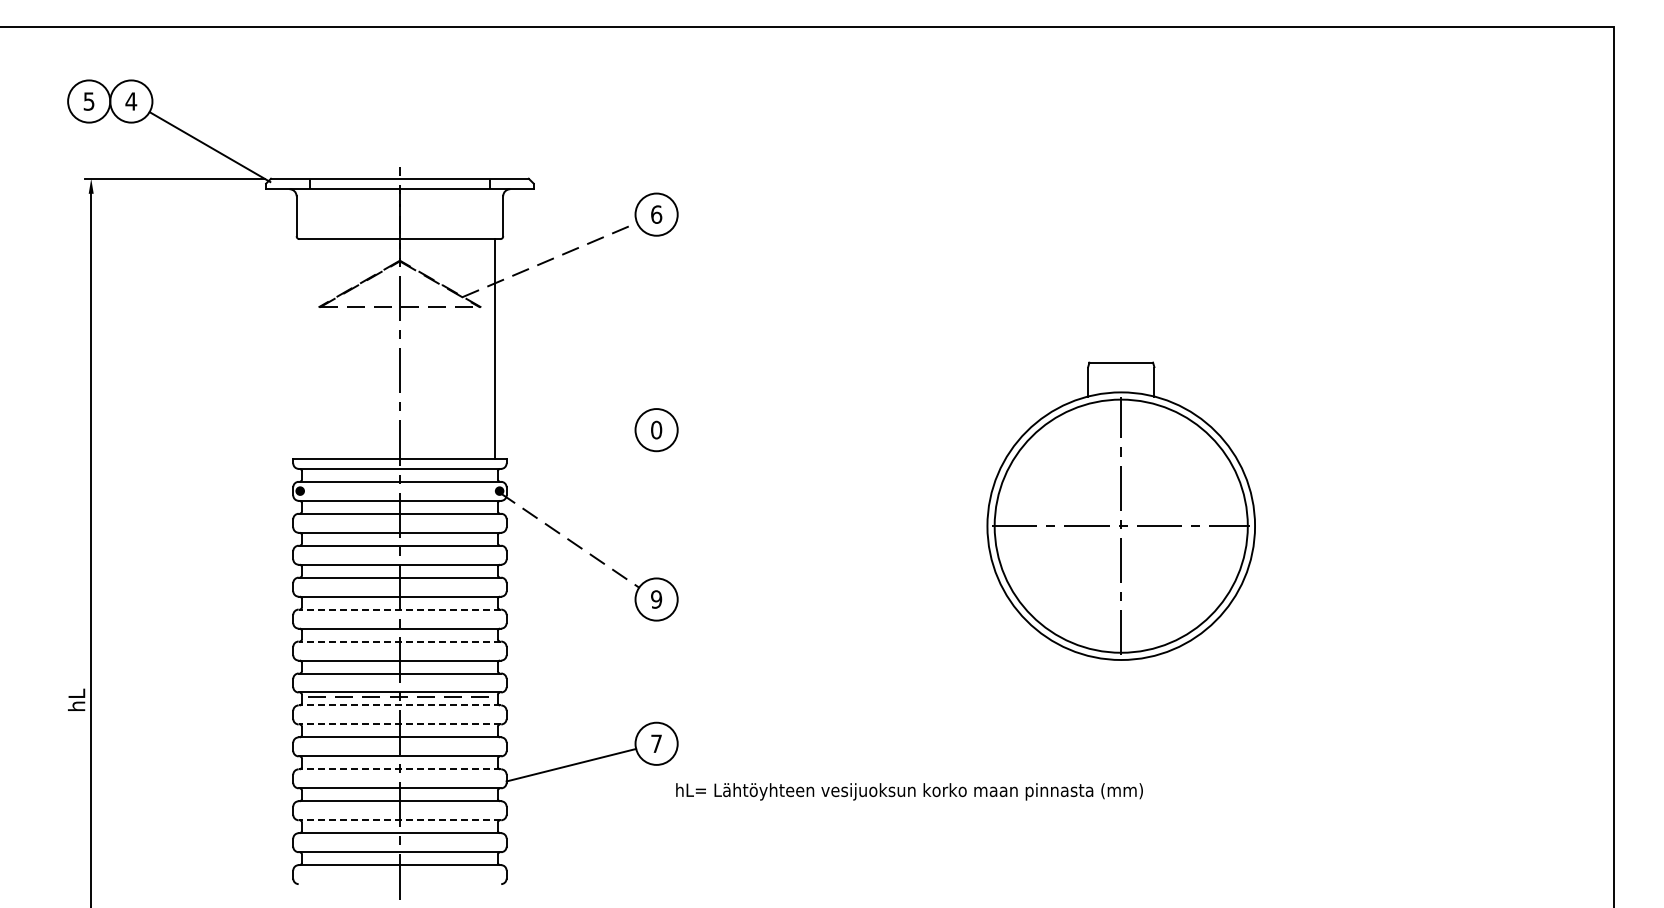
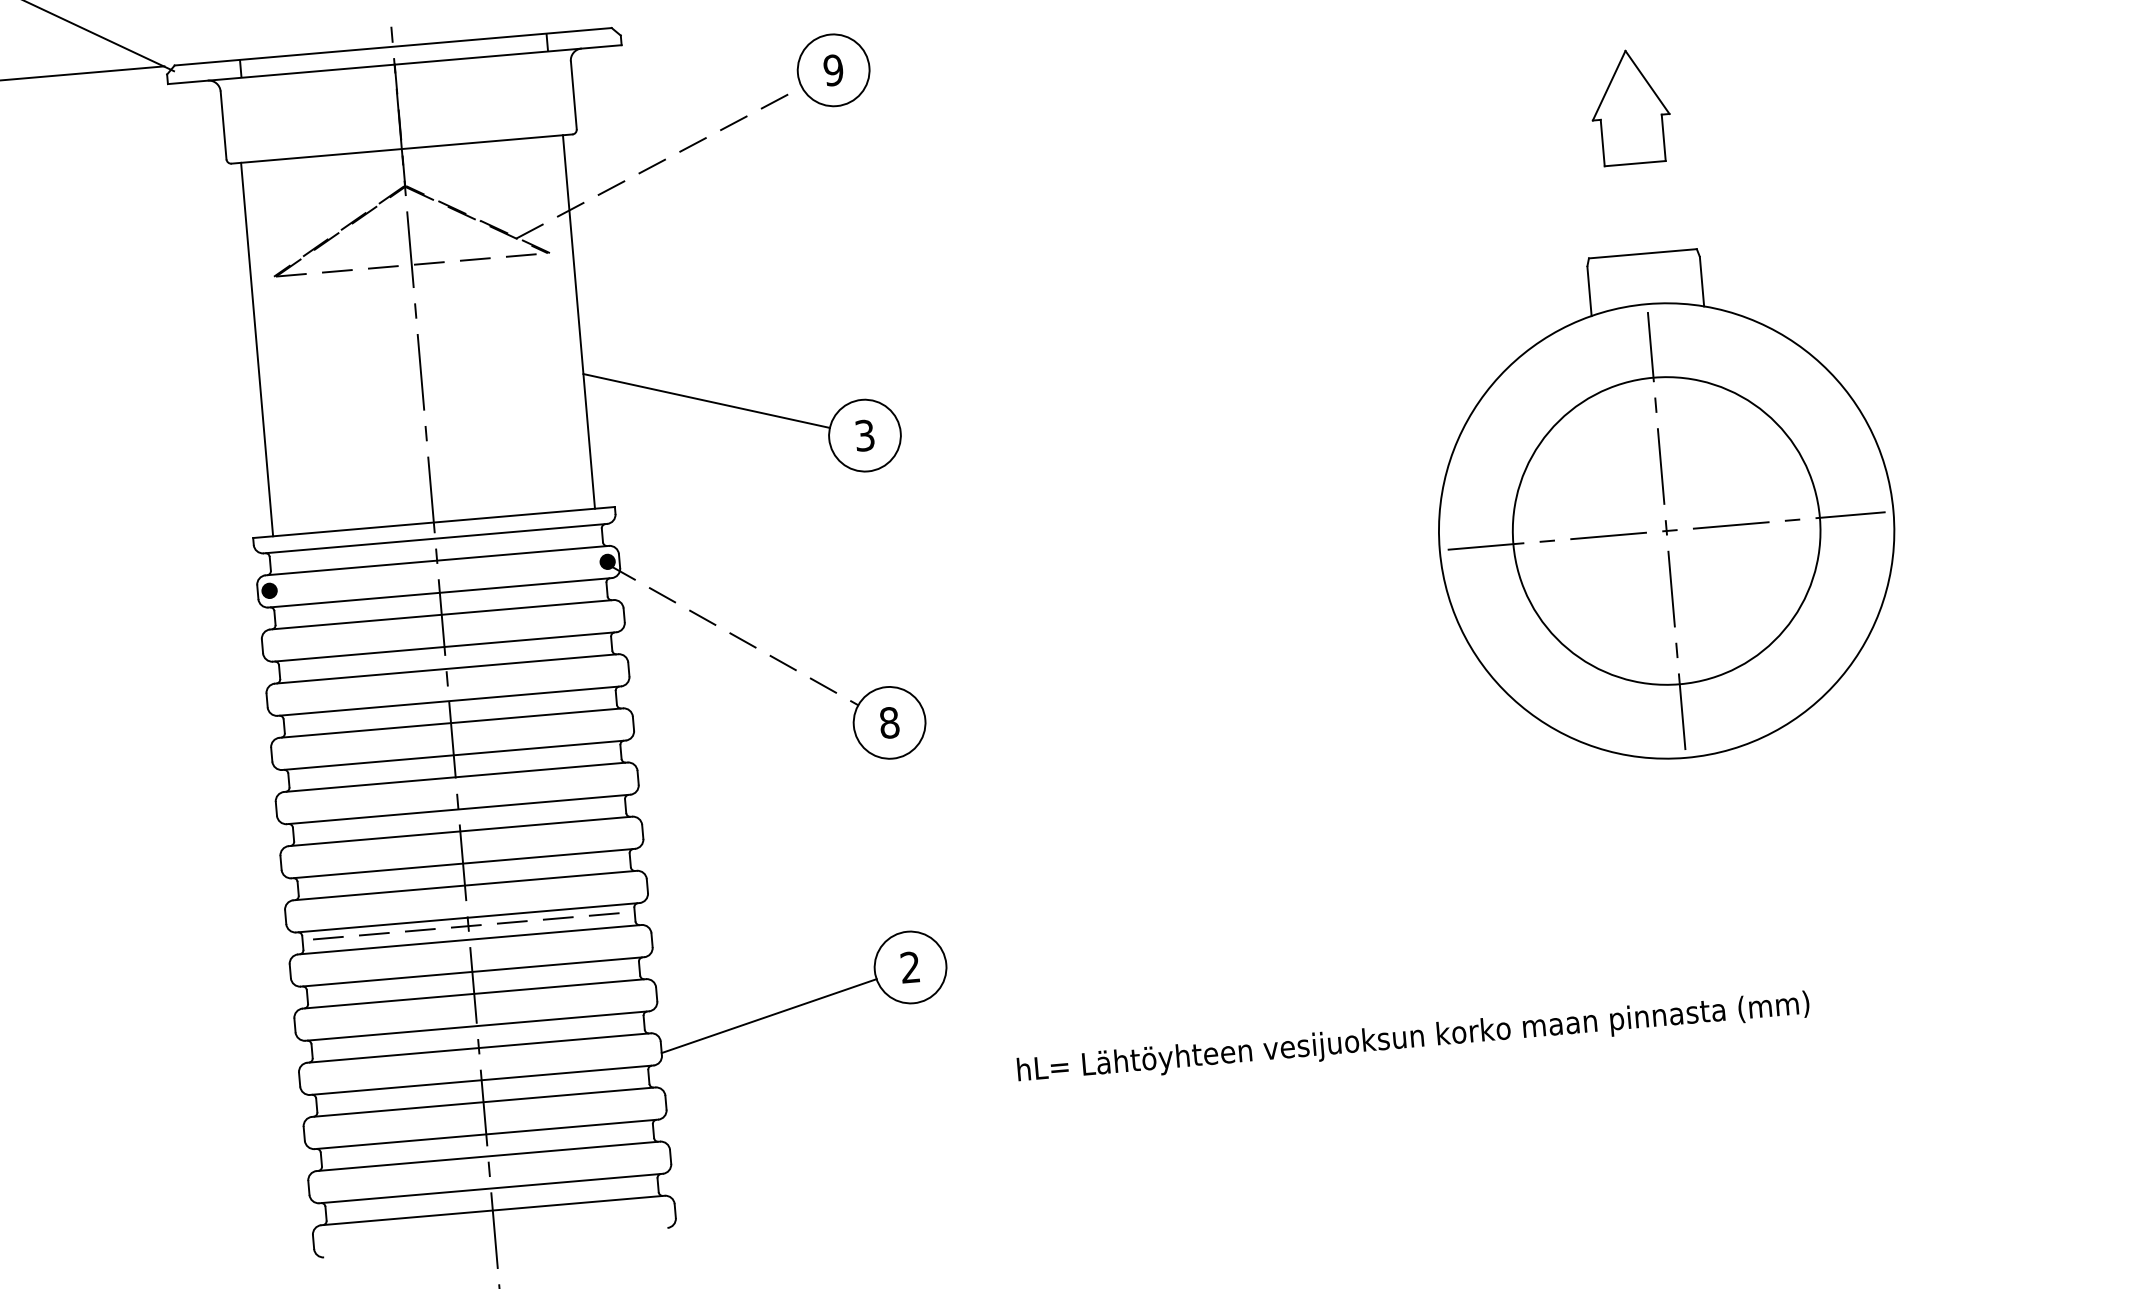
text: (656, 214) -> (833, 70), 6 -> 9
part: (1120, 276) -> (1629, 107), added
line: (305, 349) -> (257, 349), added
line: (565, 401) -> (706, 400), added
text: (656, 429) -> (864, 434), 0 -> 3
circle: (1120, 525) -> (1665, 529), size x0.71
text: (656, 599) -> (889, 722), 9 -> 8
line: (399, 609) -> (455, 777), dashed -> solid
line: (399, 641) -> (459, 831), dashed -> solid
line: (399, 705) -> (469, 939), dashed -> solid
line: (399, 724) -> (471, 972), dashed -> solid
text: (656, 743) -> (910, 966), 7 -> 2
line: (399, 769) -> (478, 1048), dashed -> solid
text: (909, 791) -> (1413, 1038), moved
line: (399, 820) -> (485, 1134), dashed -> solid

